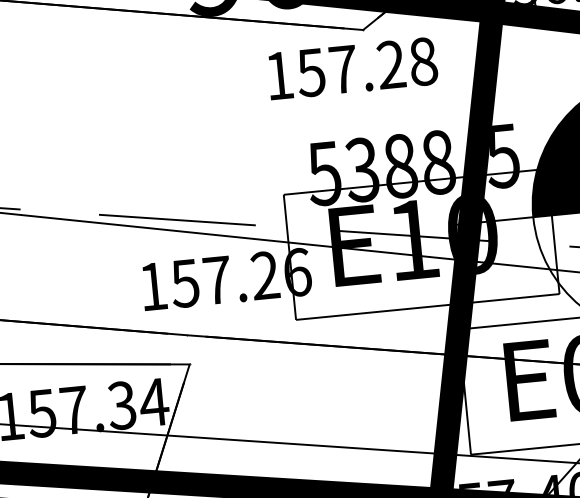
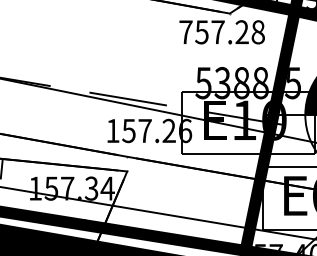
text: (278, 74) -> (185, 31), 157.28 -> 757.28

